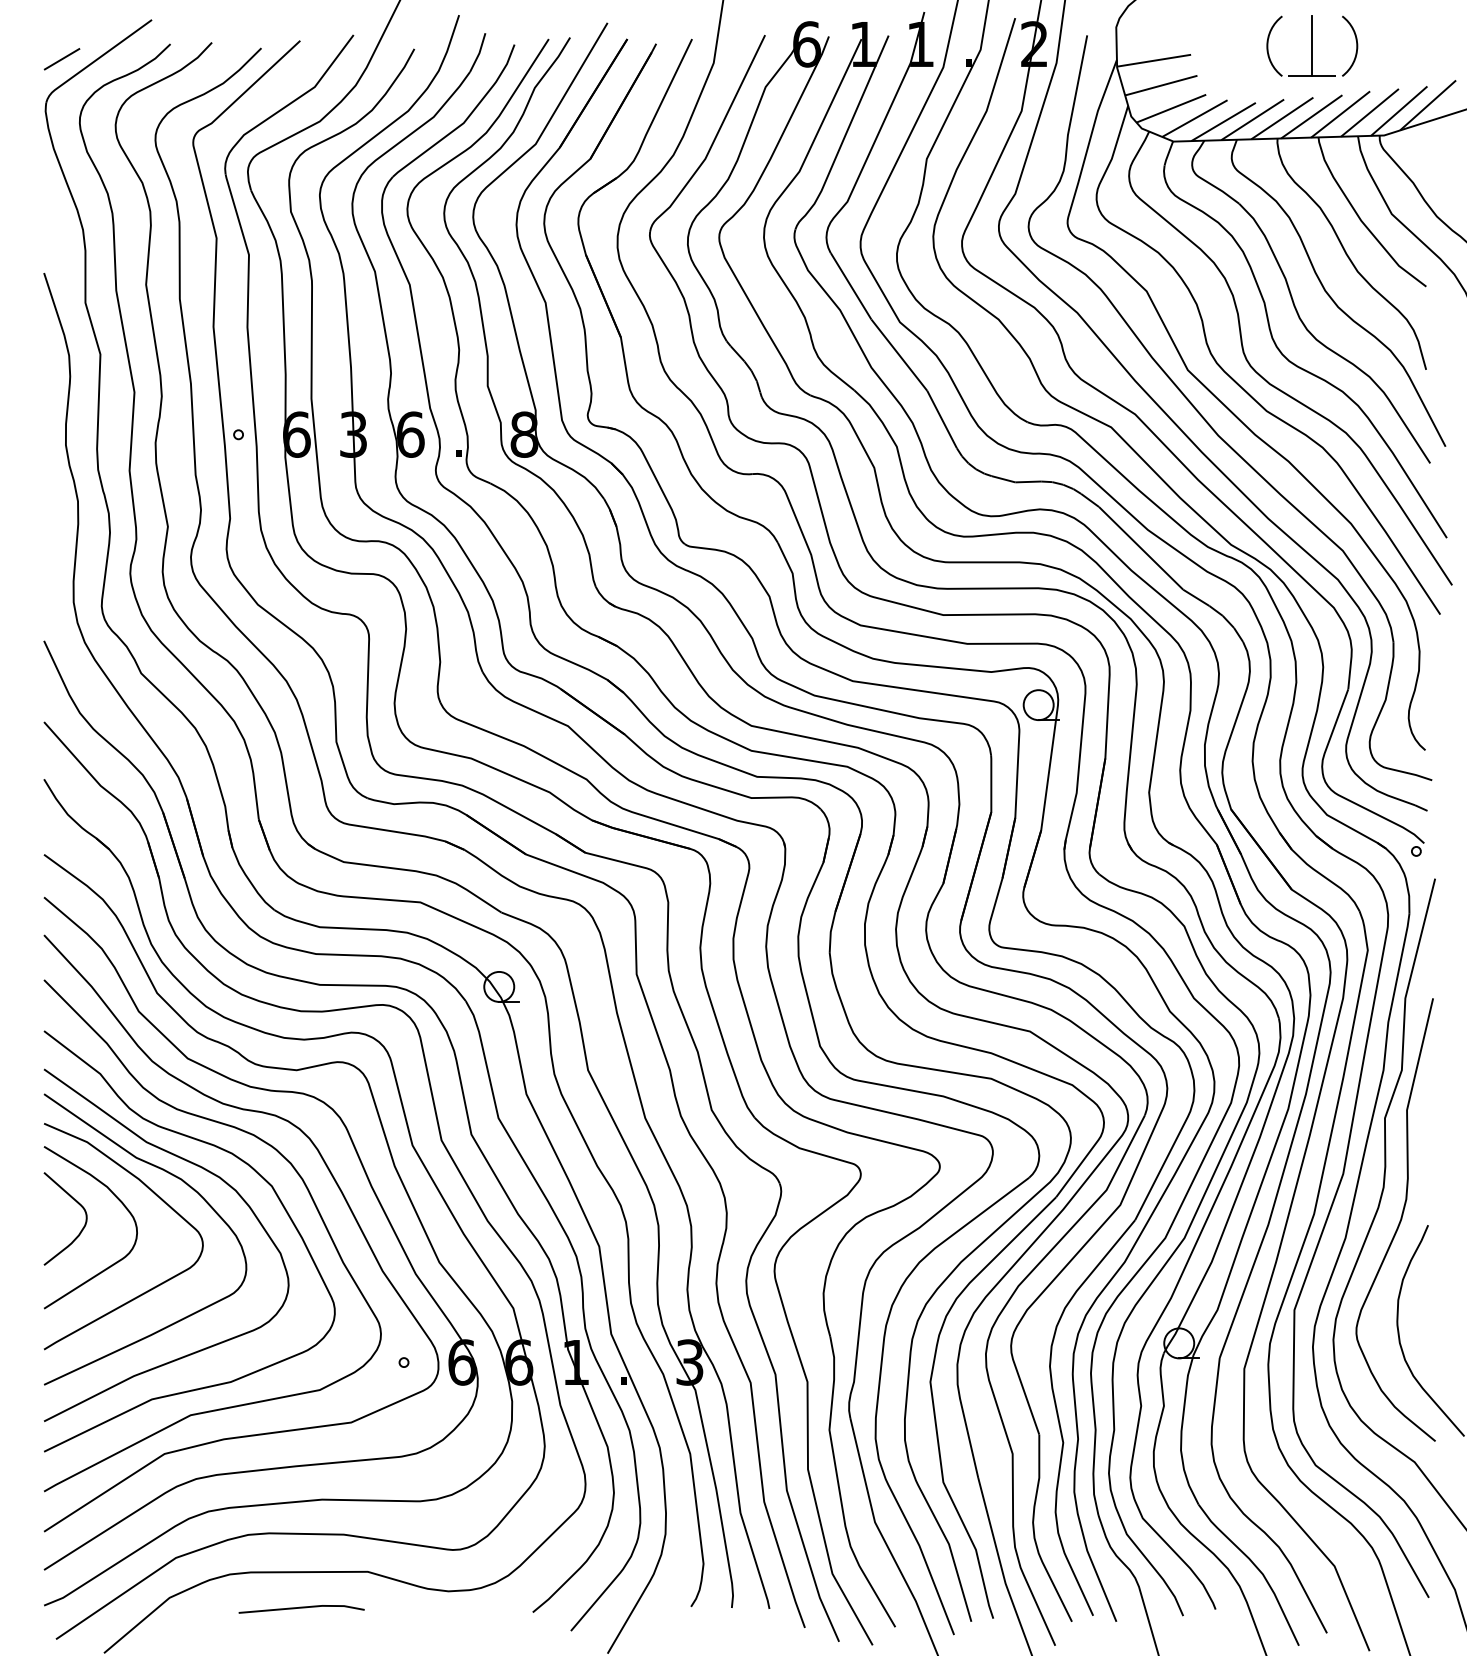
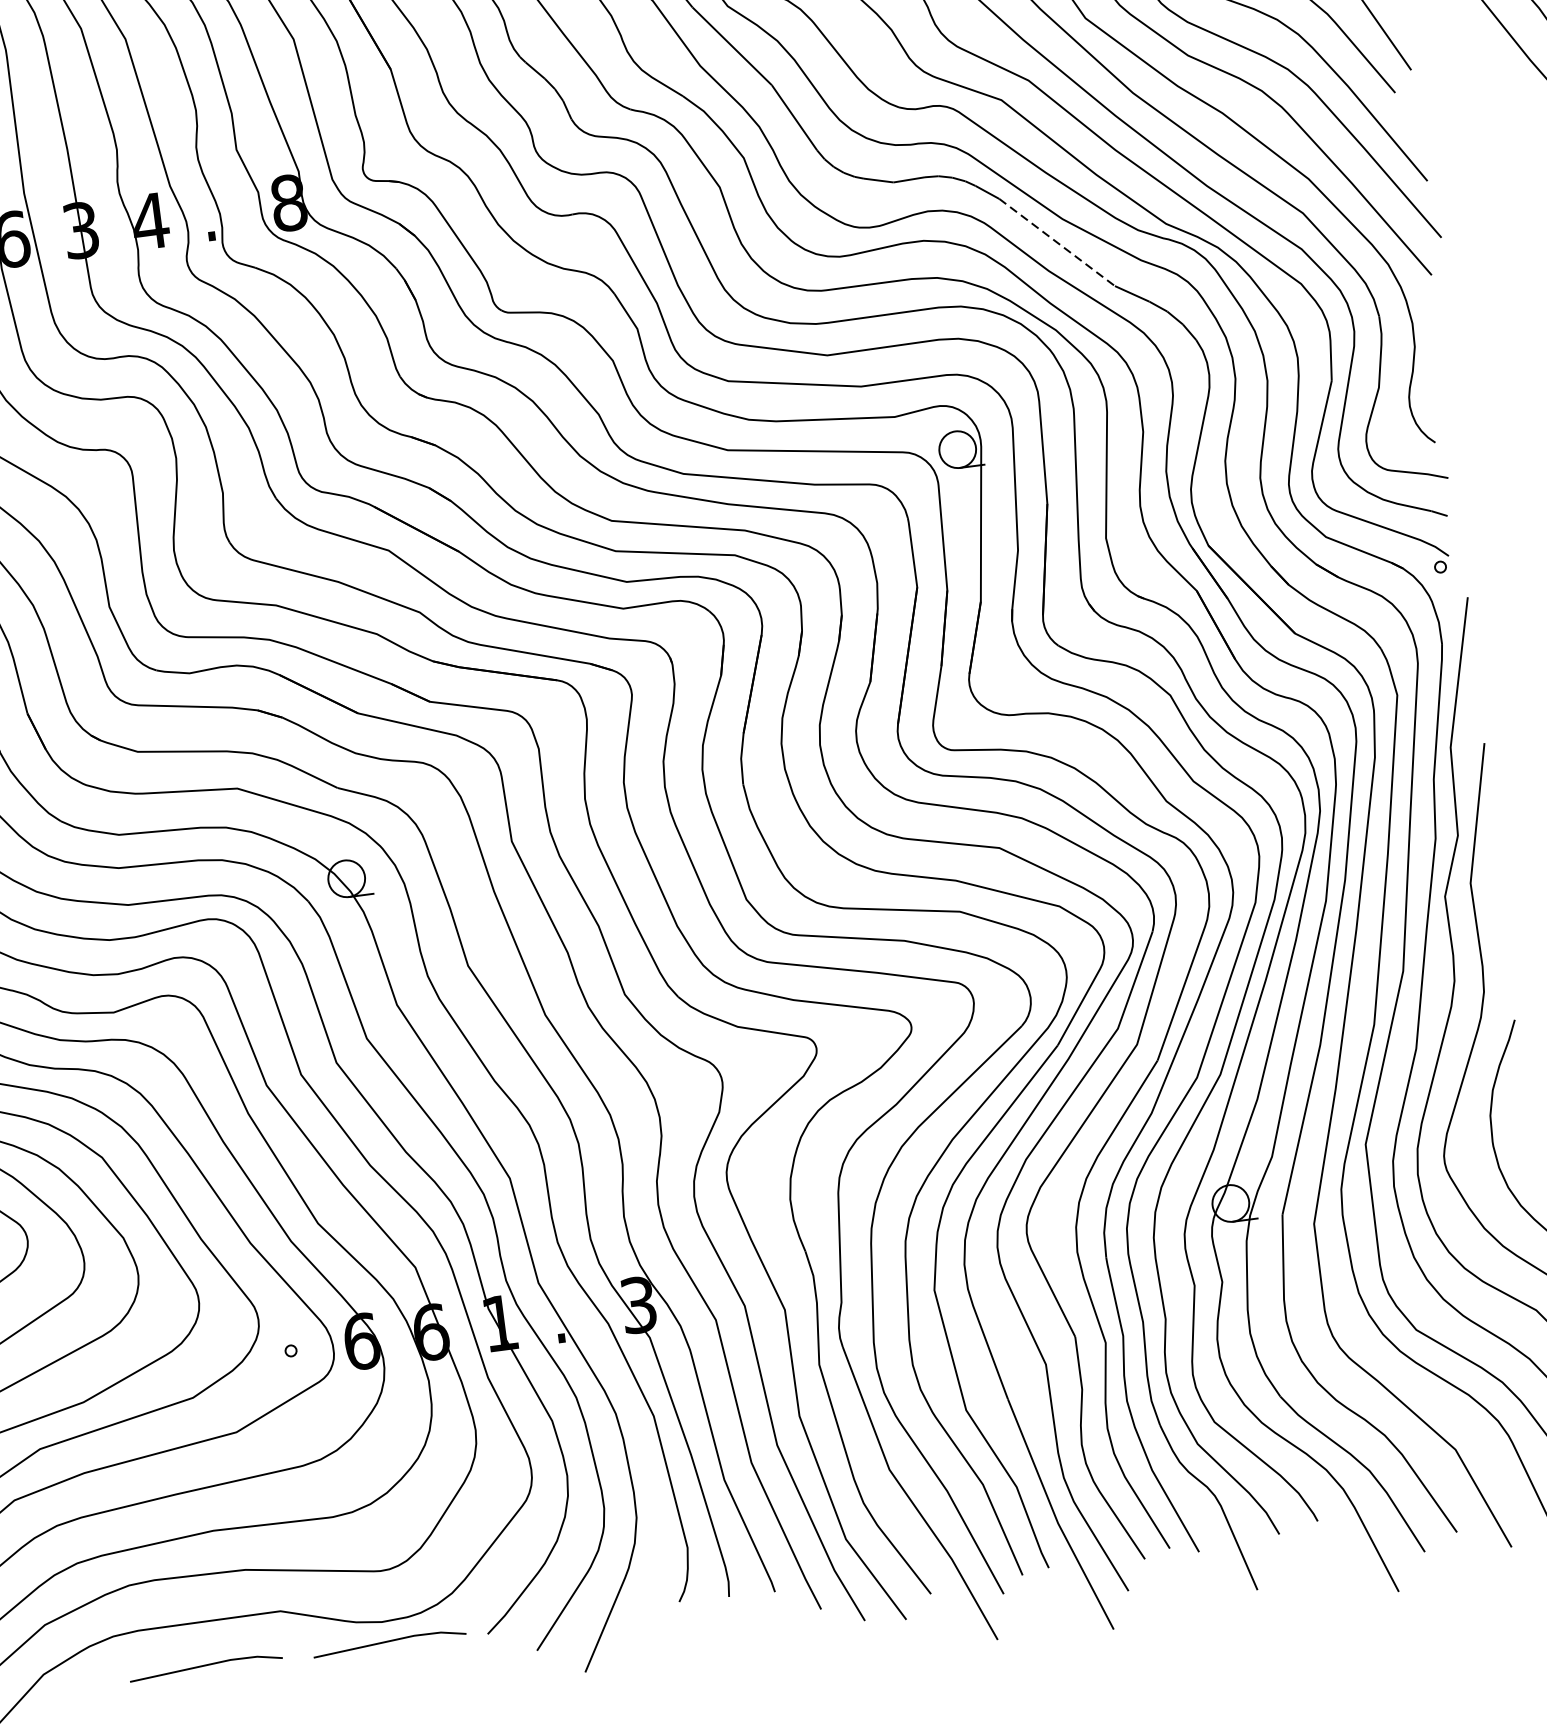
text: (410, 434) -> (150, 221), 6 -> 4
line: (1141, 548) -> (1057, 242), solid -> dashed
line: (452, 1608) -> (389, 1642), added

